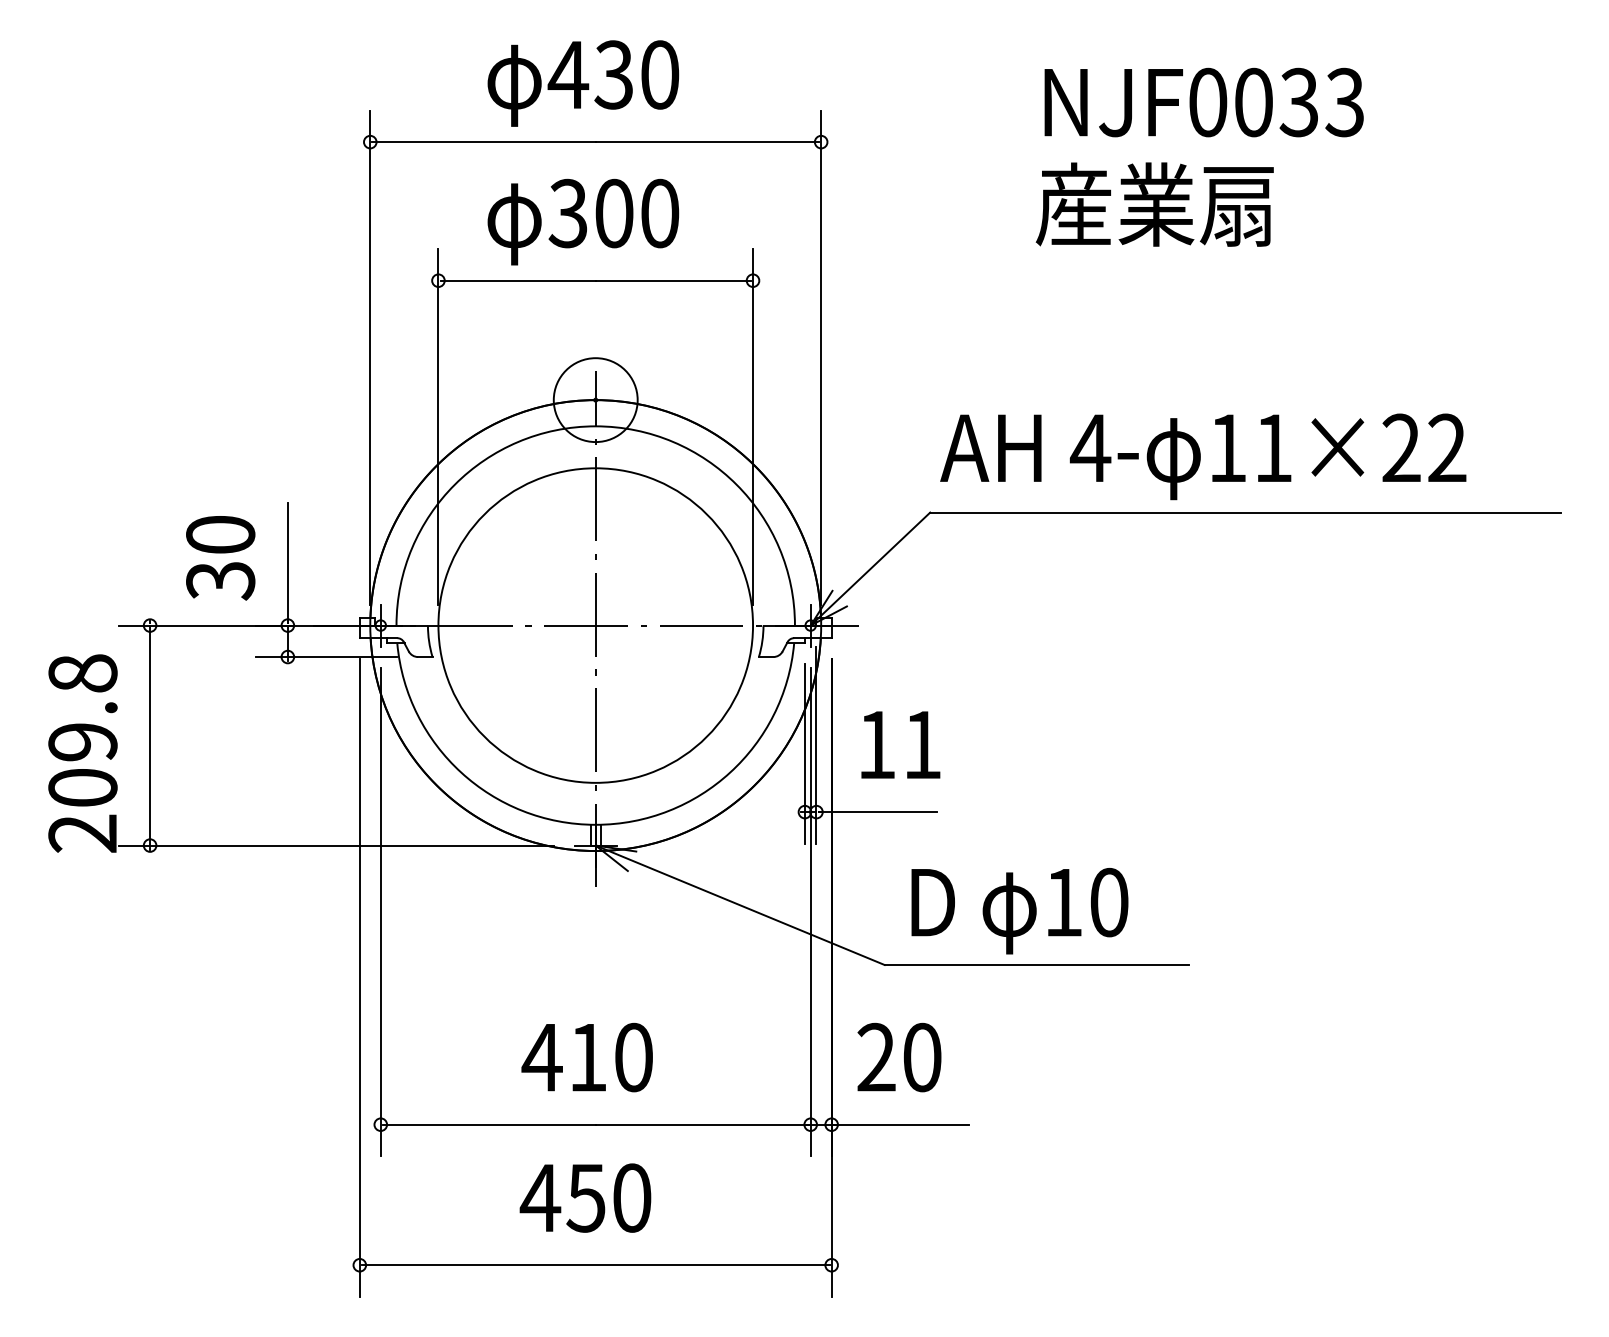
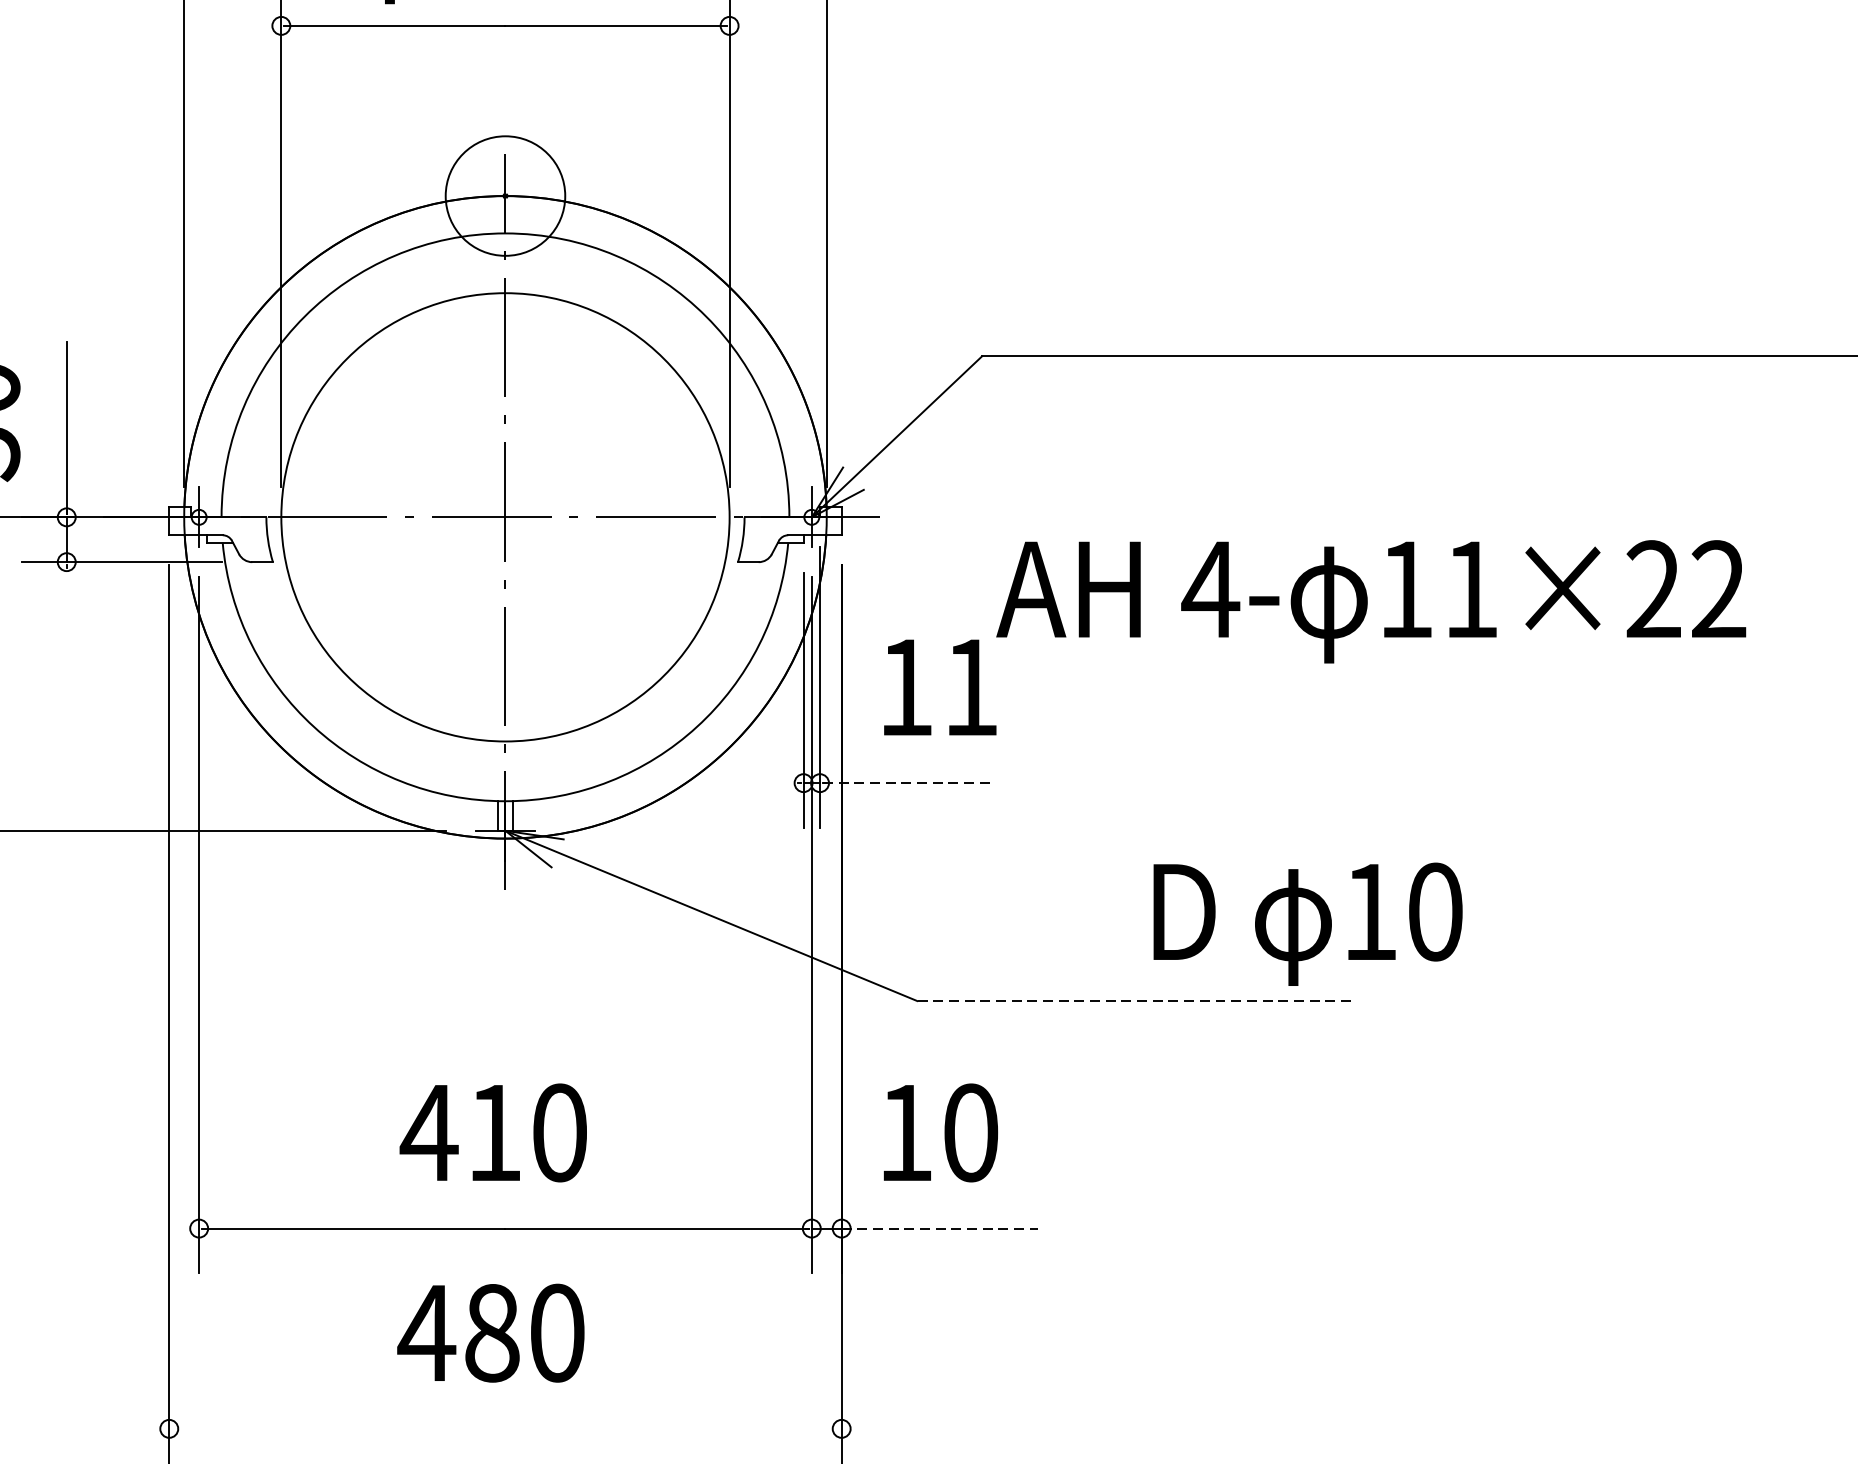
text: (1203, 456) -> (1371, 601), moved
line: (878, 812) -> (908, 783), solid -> dashed
text: (1019, 911) -> (1307, 924), moved
line: (1036, 965) -> (1133, 1001), solid -> dashed
text: (876, 1056) -> (905, 1131), 20 -> 10
line: (900, 1124) -> (939, 1228), solid -> dashed
text: (585, 1197) -> (490, 1332), 450 -> 480
line: (595, 1265) -> (505, 1429), removed

